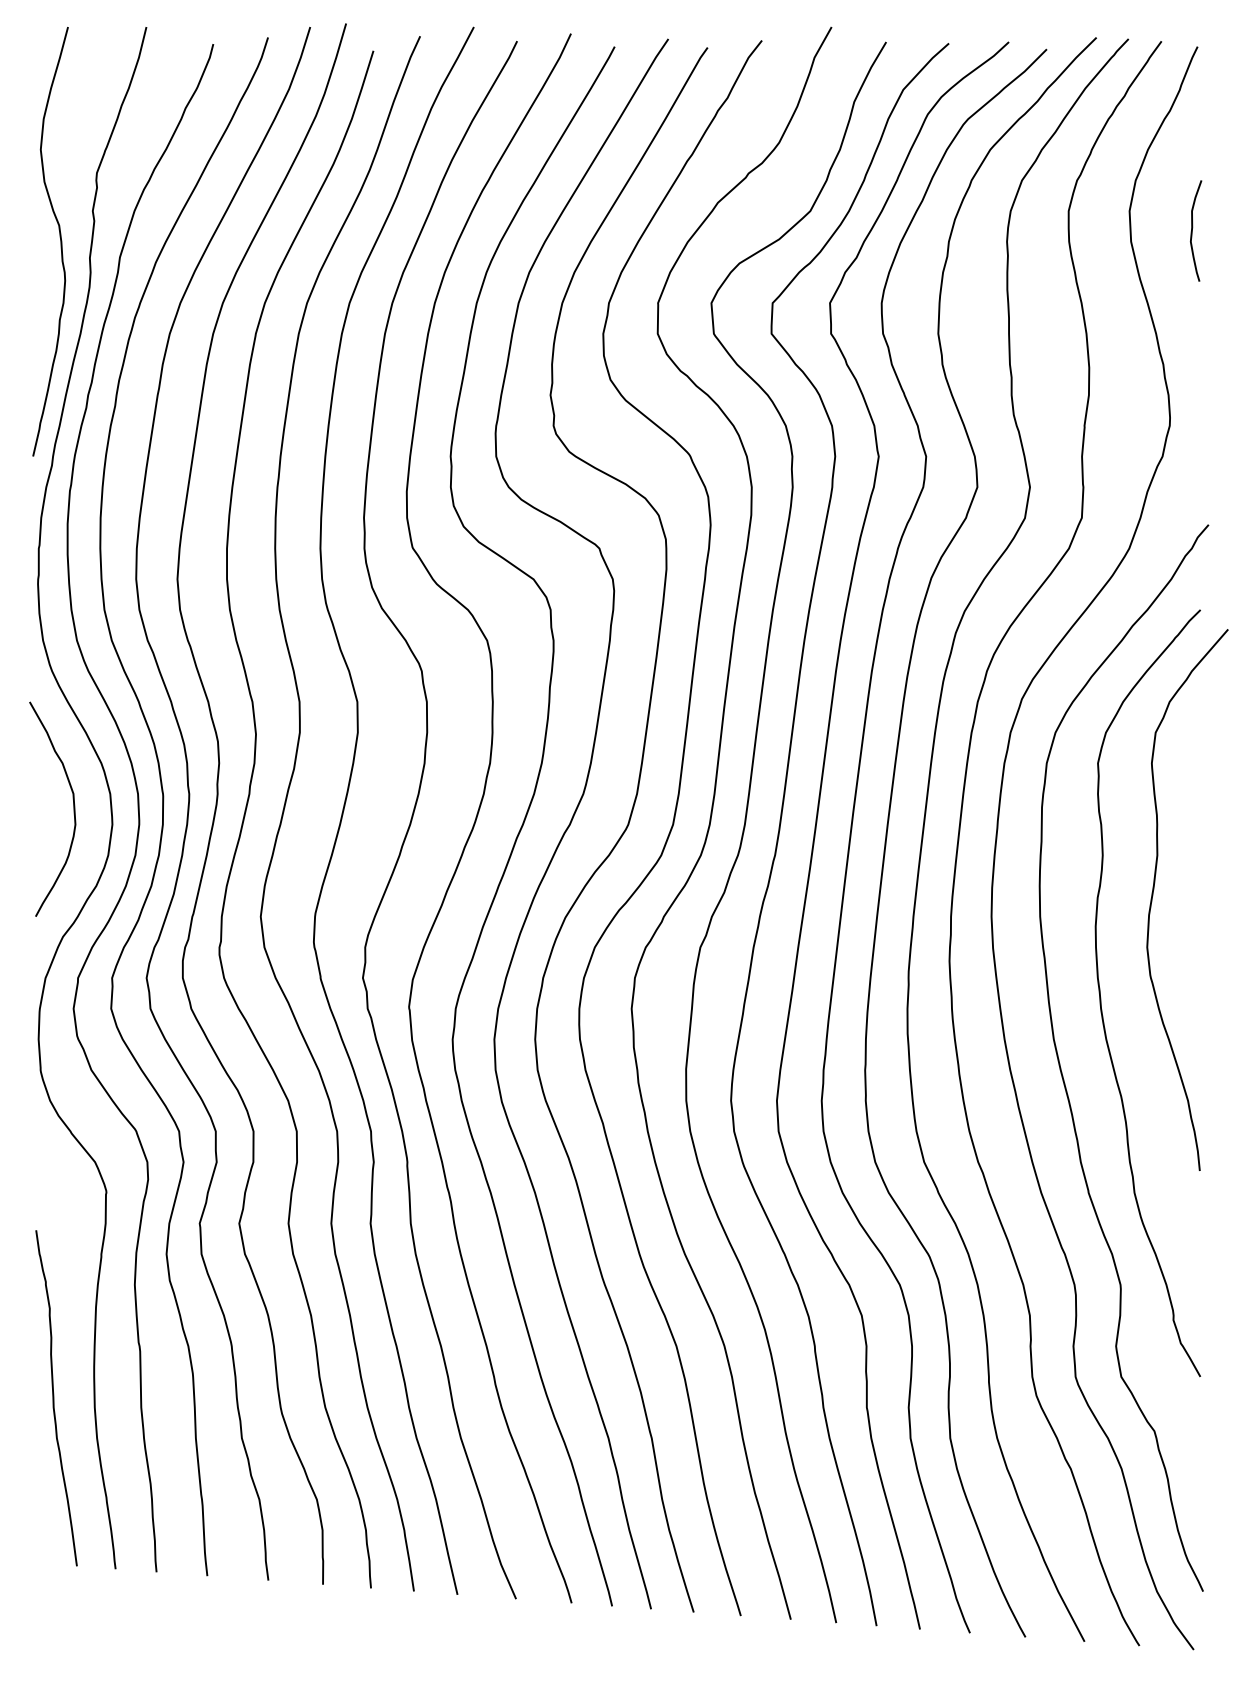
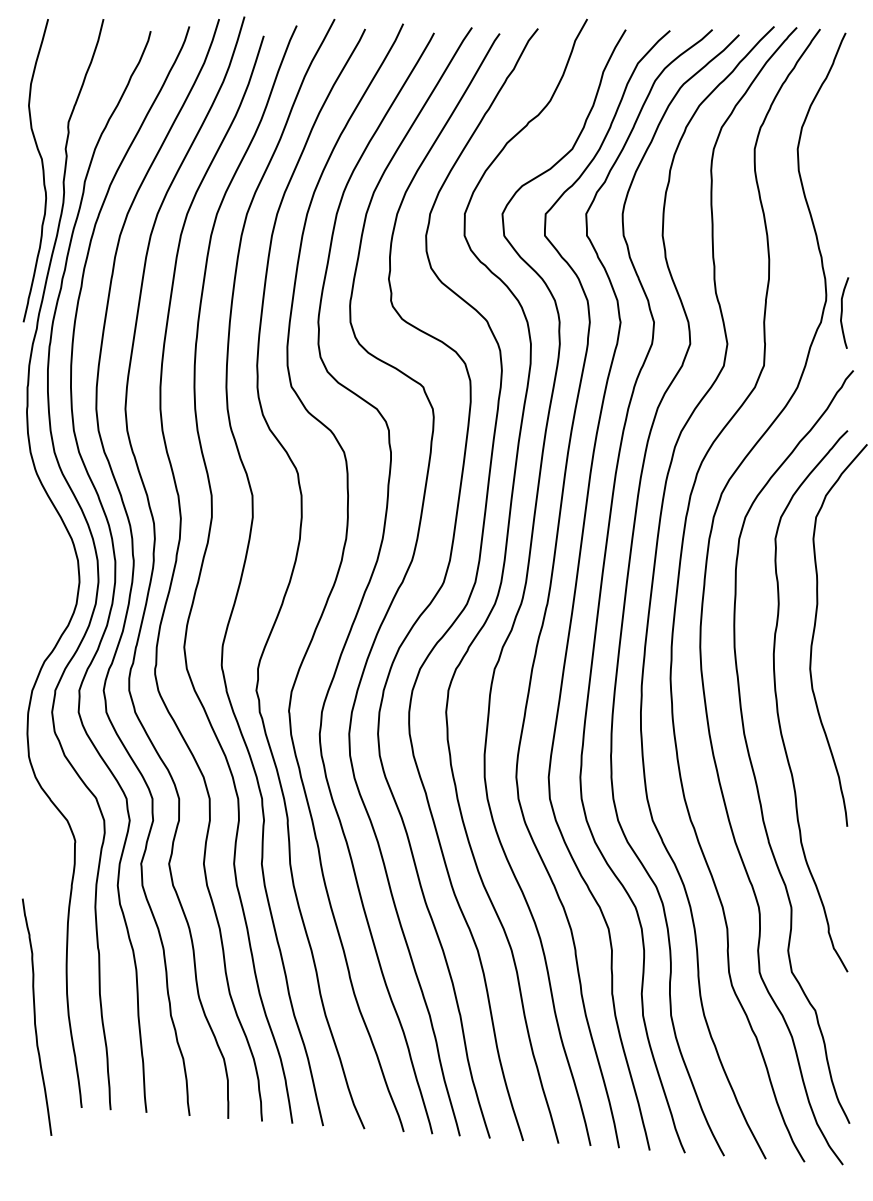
curve: (1193, 230) -> (842, 312), moved
curve: (72, 809) -> (51, 571), removed
curve: (54, 1397) -> (35, 1016), moved

